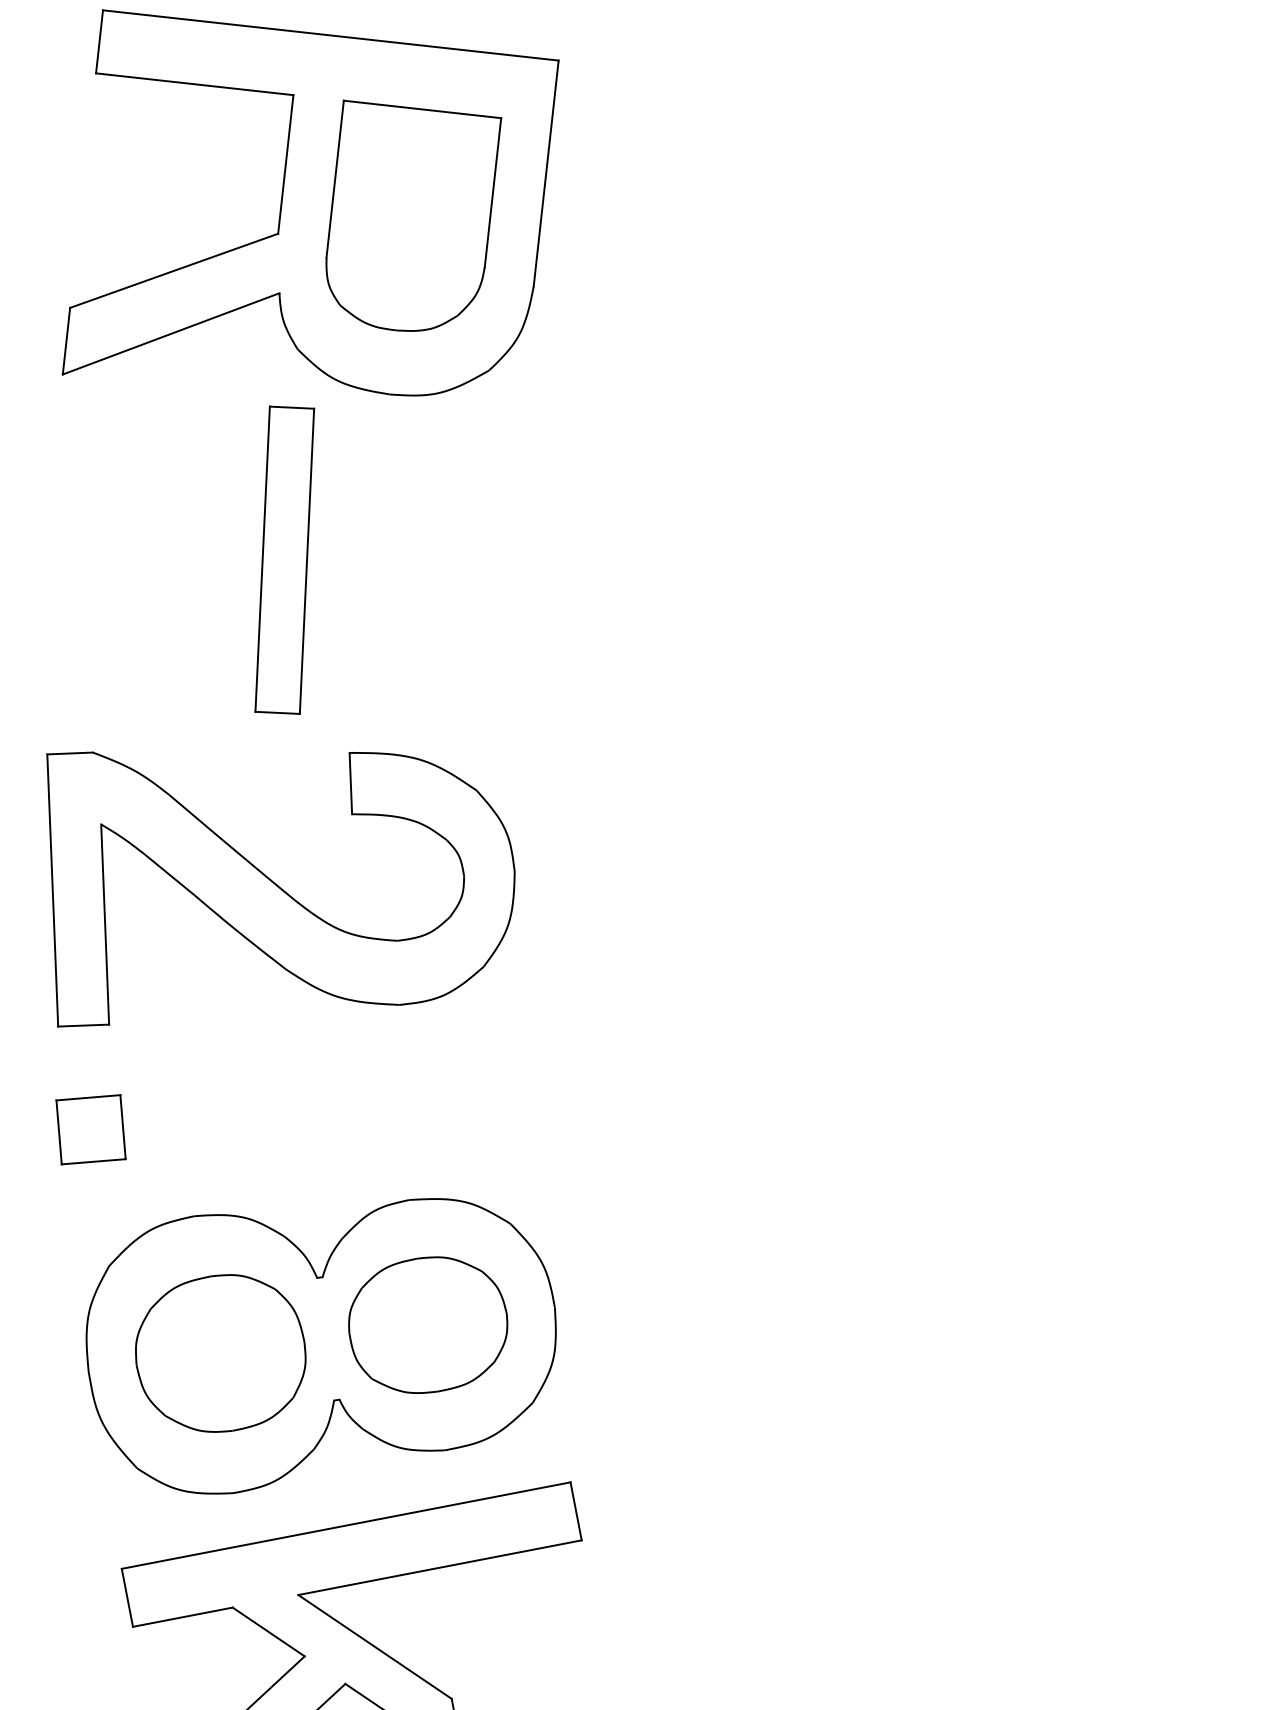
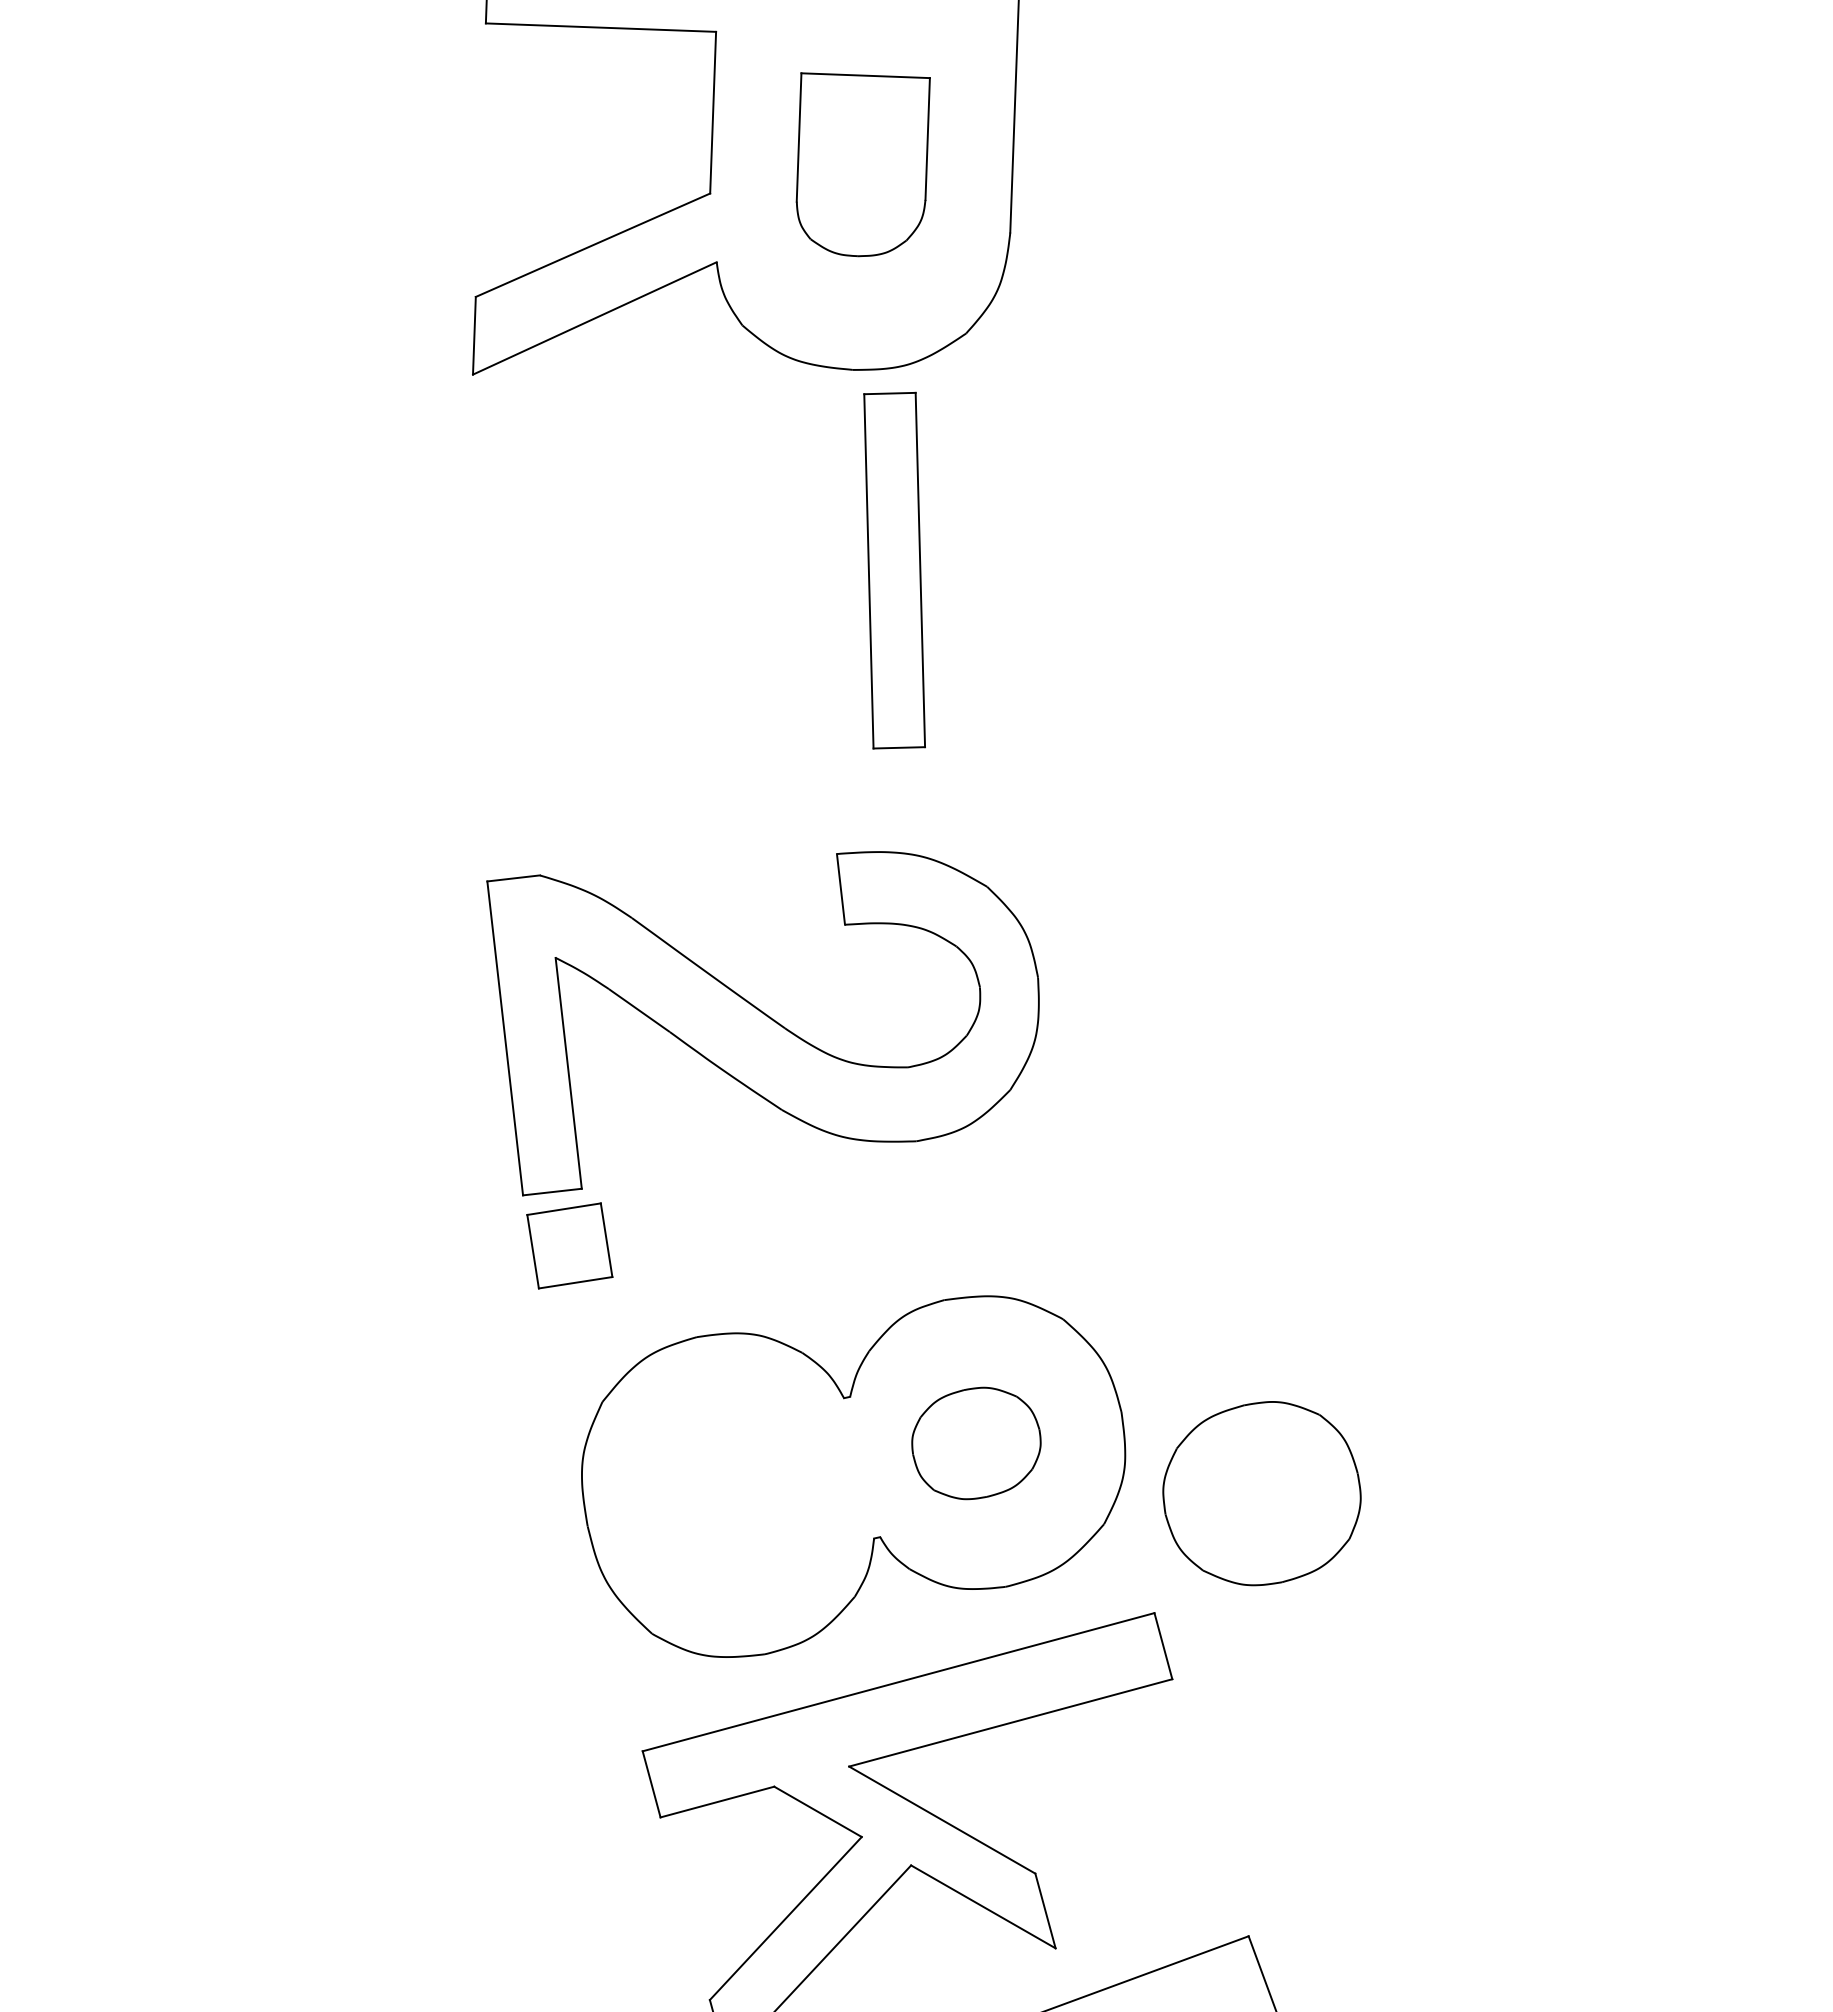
part: (411, 218) -> (863, 164), size x0.7
part: (284, 560) -> (894, 570), moved
part: (274, 893) -> (762, 1023), moved
part: (428, 1325) -> (976, 1443), size x0.7
part: (220, 1353) -> (1261, 1493), moved

